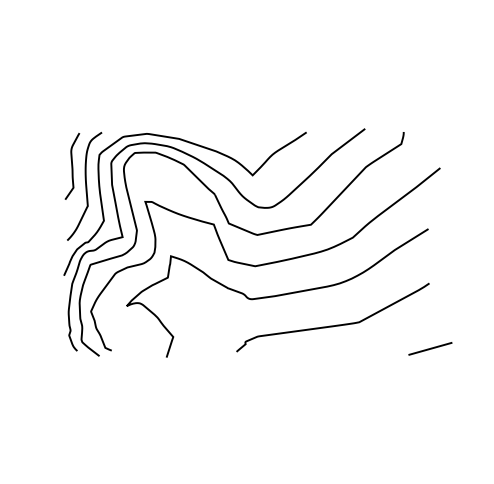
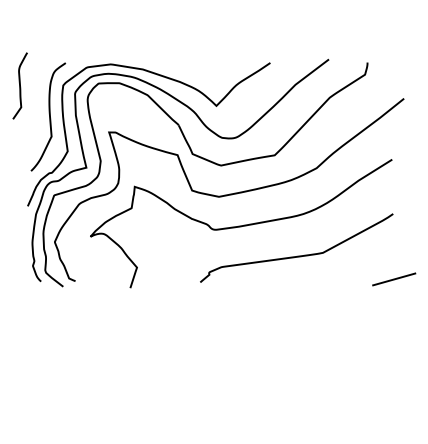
curve: (72, 165) -> (20, 85), moved

